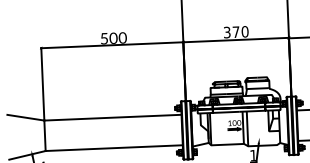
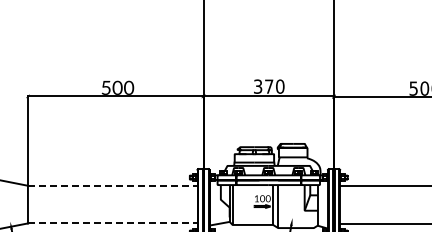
line: (112, 117) -> (112, 185), solid -> dashed
line: (114, 148) -> (112, 223), solid -> dashed

